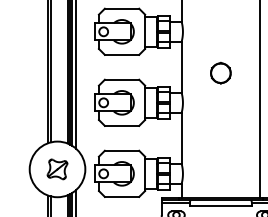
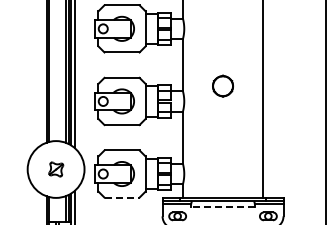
part: (220, 72) -> (222, 85), moved
part: (57, 169) -> (56, 169), size x0.7
line: (122, 196) -> (122, 197), solid -> dashed
line: (221, 206) -> (223, 207), solid -> dashed

